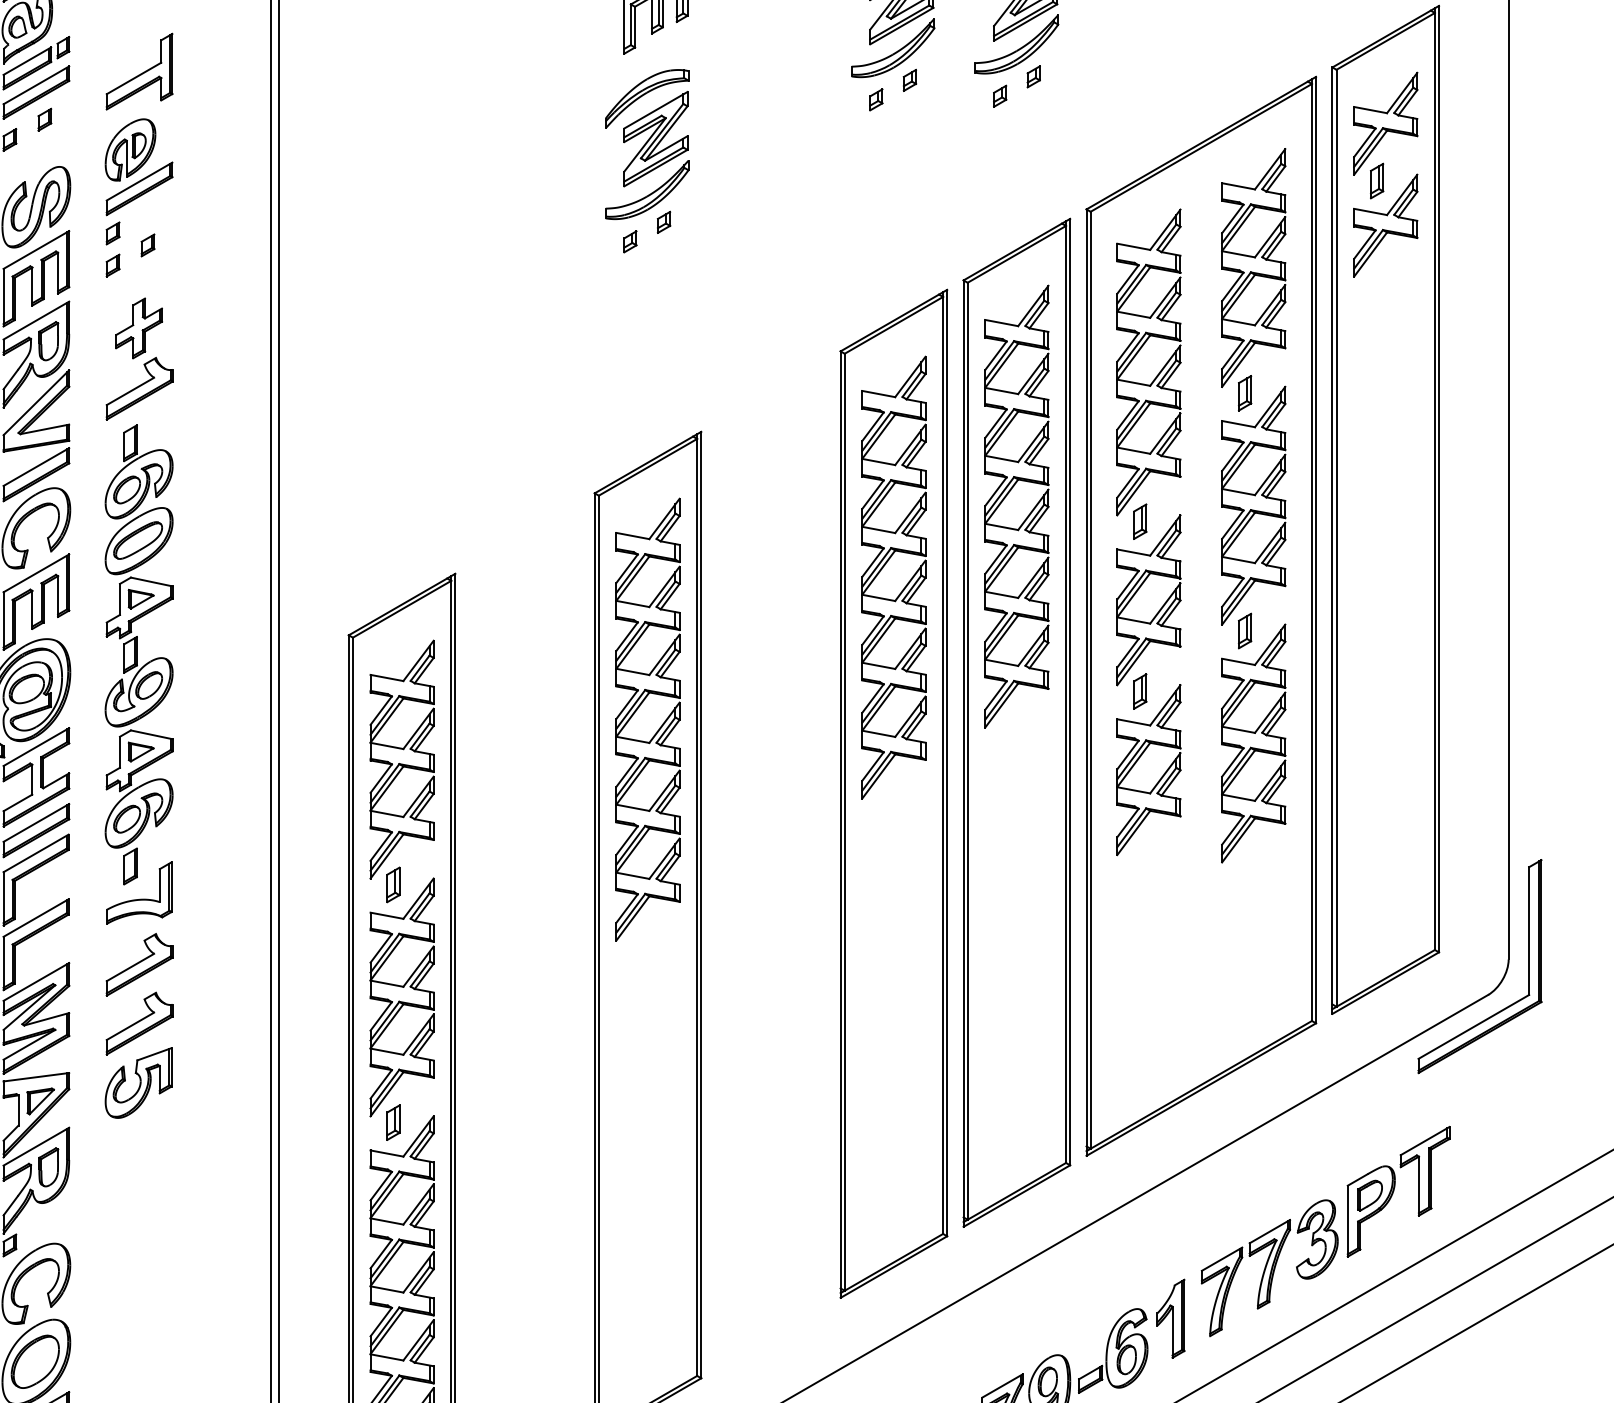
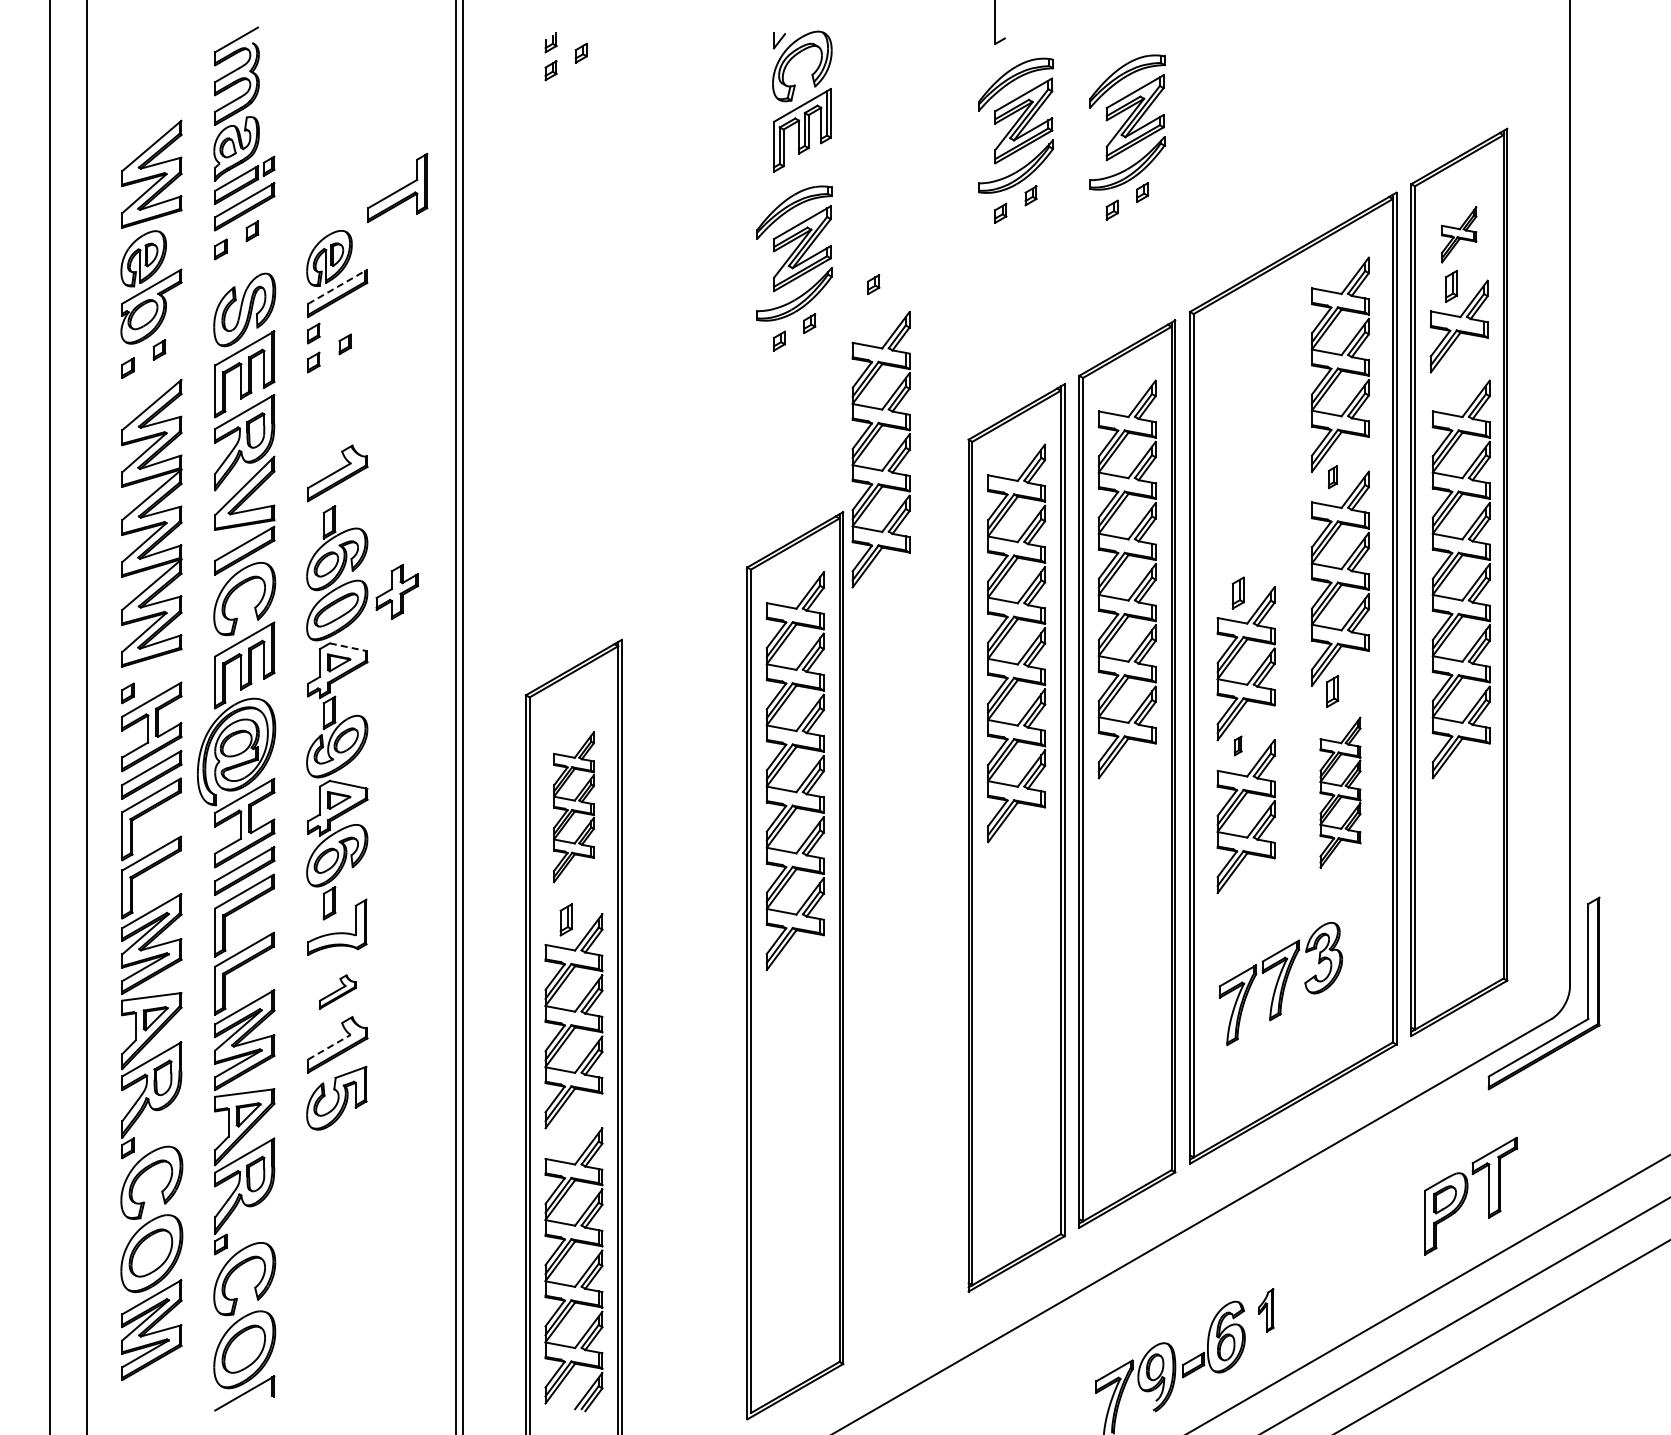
part: (139, 71) -> (397, 187), moved
part: (1384, 123) -> (1458, 234), size x0.6
part: (734, 178) -> (873, 284), added
line: (140, 181) -> (338, 286), solid -> dashed
part: (138, 327) -> (396, 591), moved
part: (1139, 352) -> (872, 440), moved
part: (1244, 392) -> (1332, 476), size x0.7
part: (1378, 496) -> (1452, 570), added
line: (152, 582) -> (349, 647), solid -> dashed
part: (1139, 691) -> (1237, 745), size x0.6
part: (1253, 743) -> (1340, 792), size x0.7
part: (401, 759) -> (573, 807), size x0.7
part: (139, 964) -> (337, 991), size x0.6
line: (130, 1026) -> (329, 1047), solid -> dashed
part: (392, 1122) -> (565, 1133), removed
part: (1269, 1268) -> (1280, 984), moved
part: (1171, 1318) -> (1266, 1310), size x0.6

